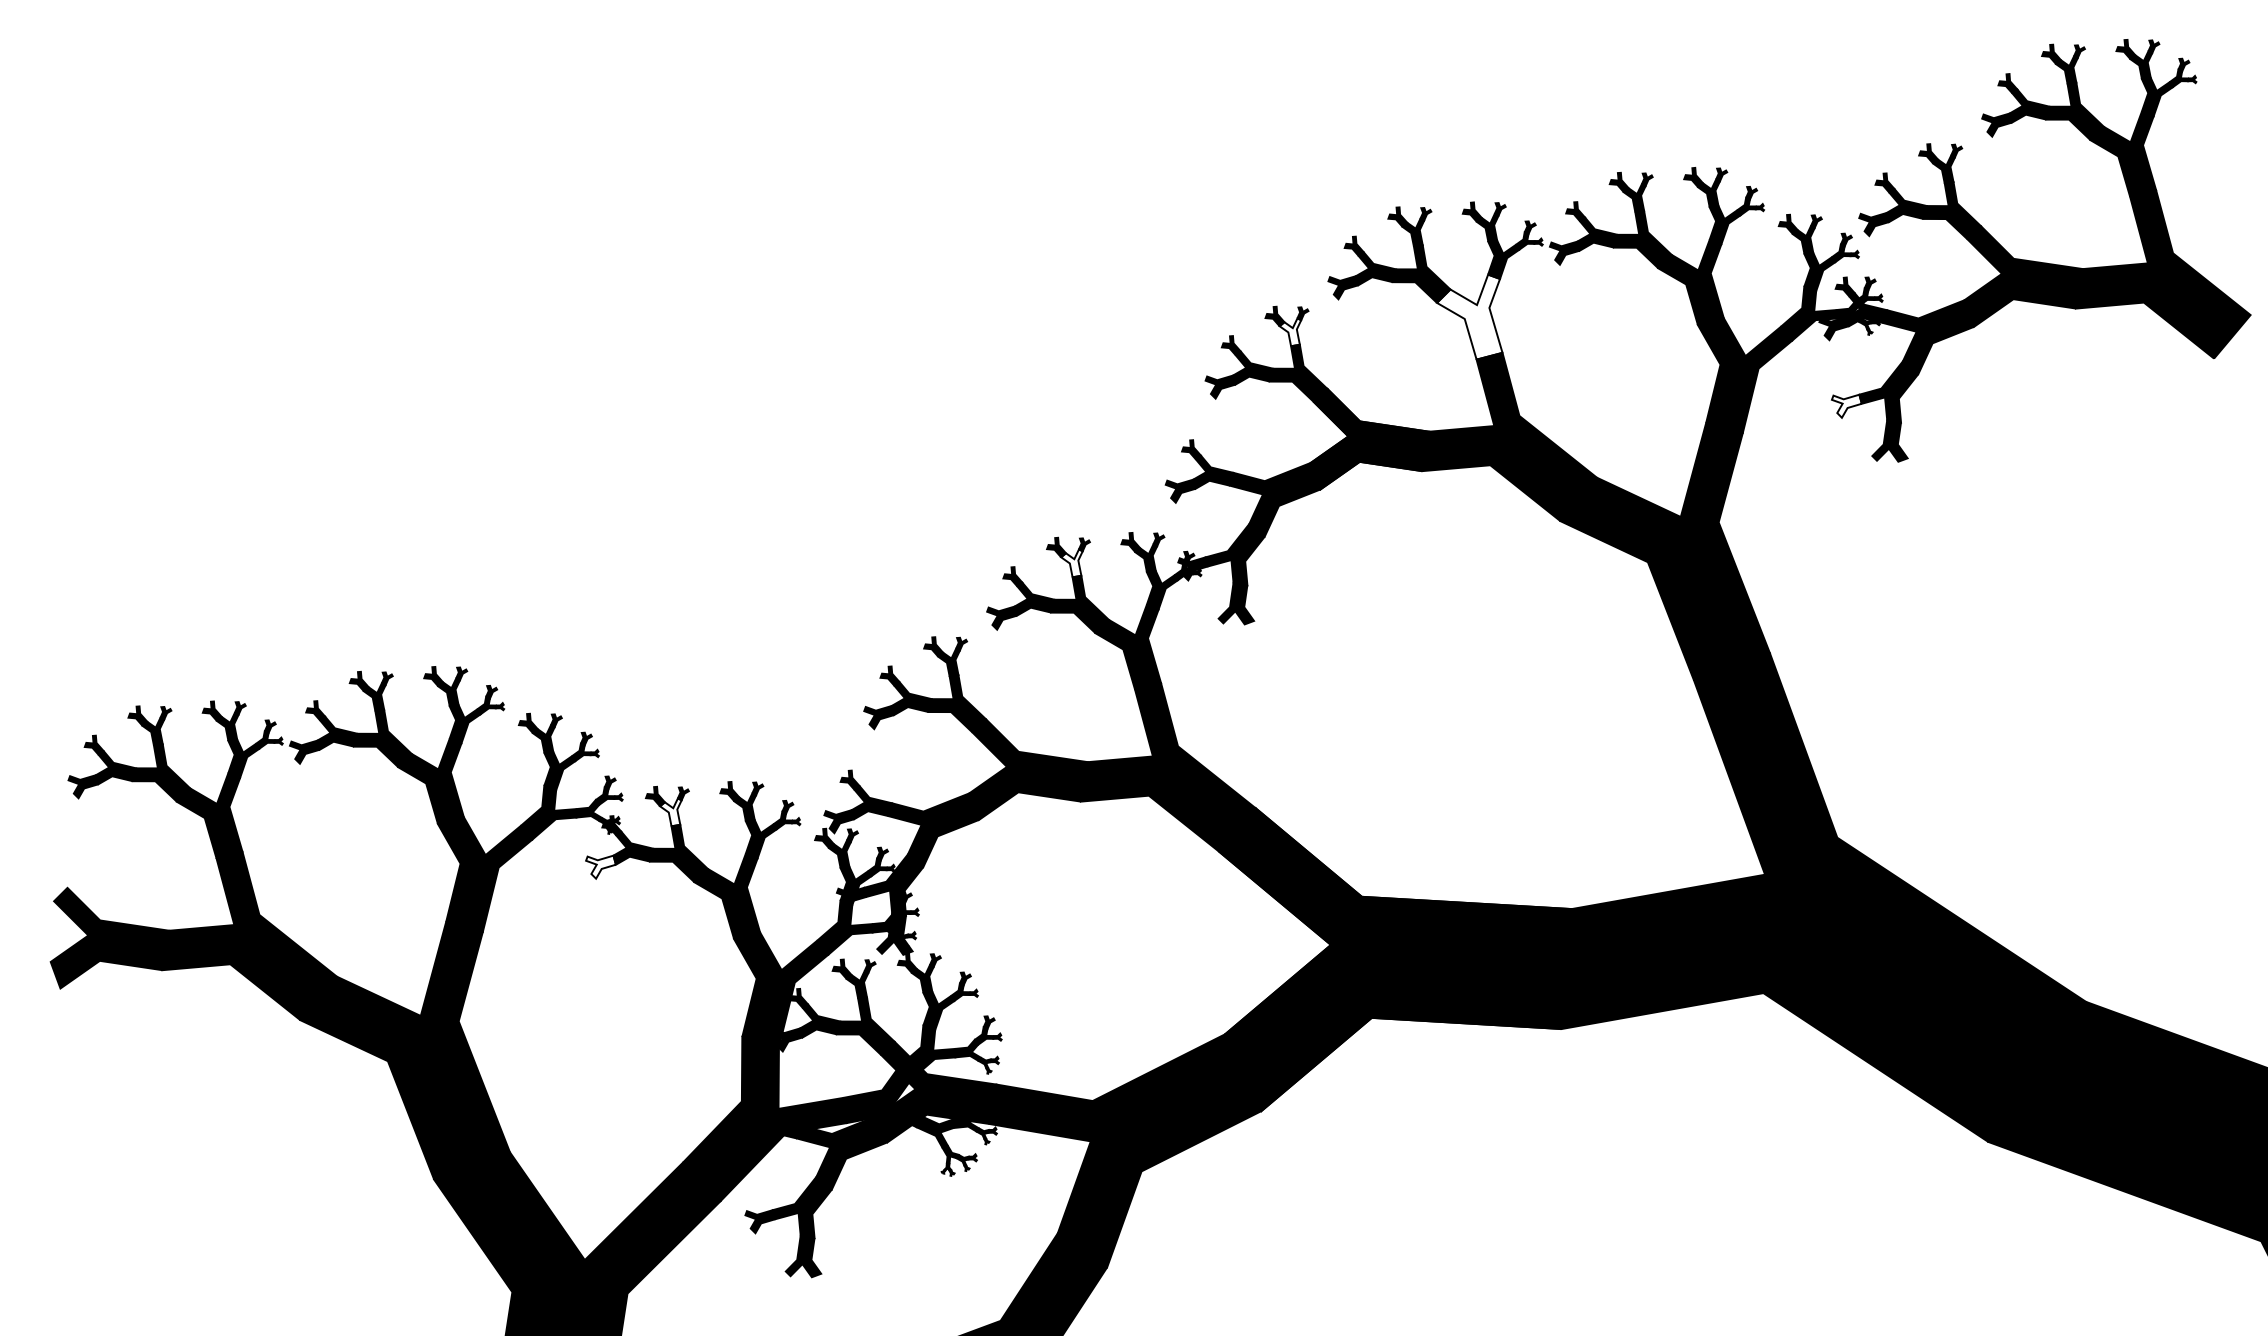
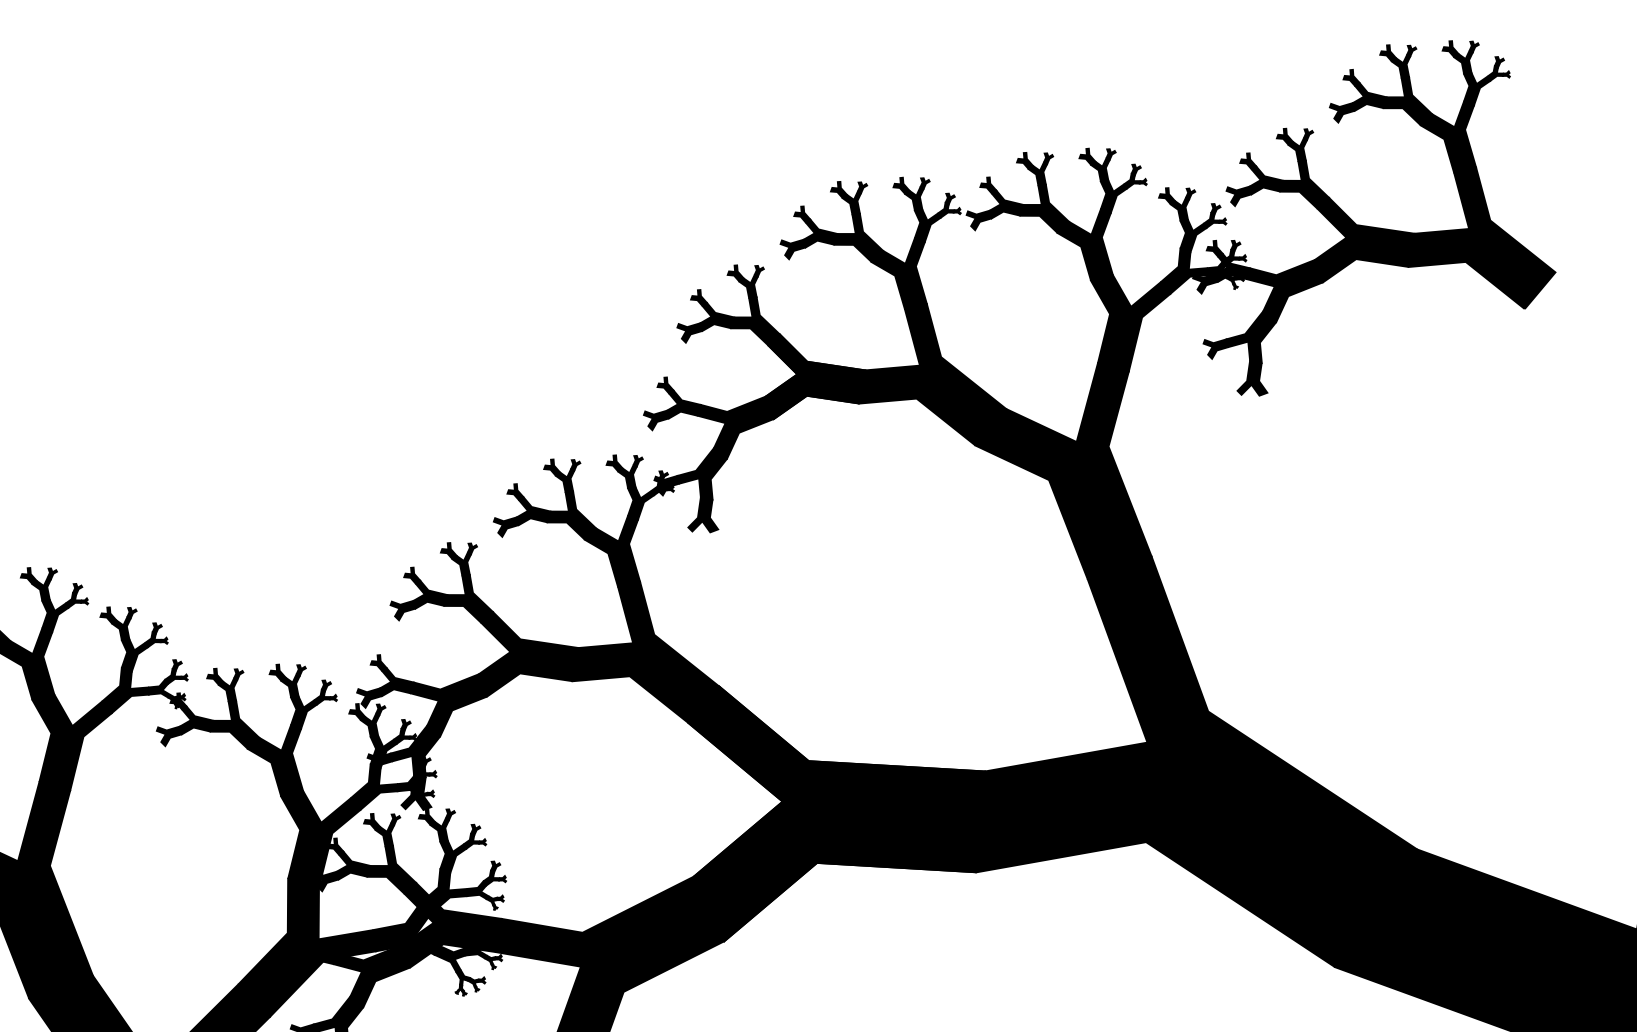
fill: (1469, 316) -> (899, 273), added
fill: (1290, 332) -> (748, 287), added
fill: (1846, 405) -> (1215, 348), added
fill: (1071, 563) -> (564, 481), added
fill: (670, 812) -> (227, 690), added
fill: (600, 866) -> (169, 735), added

